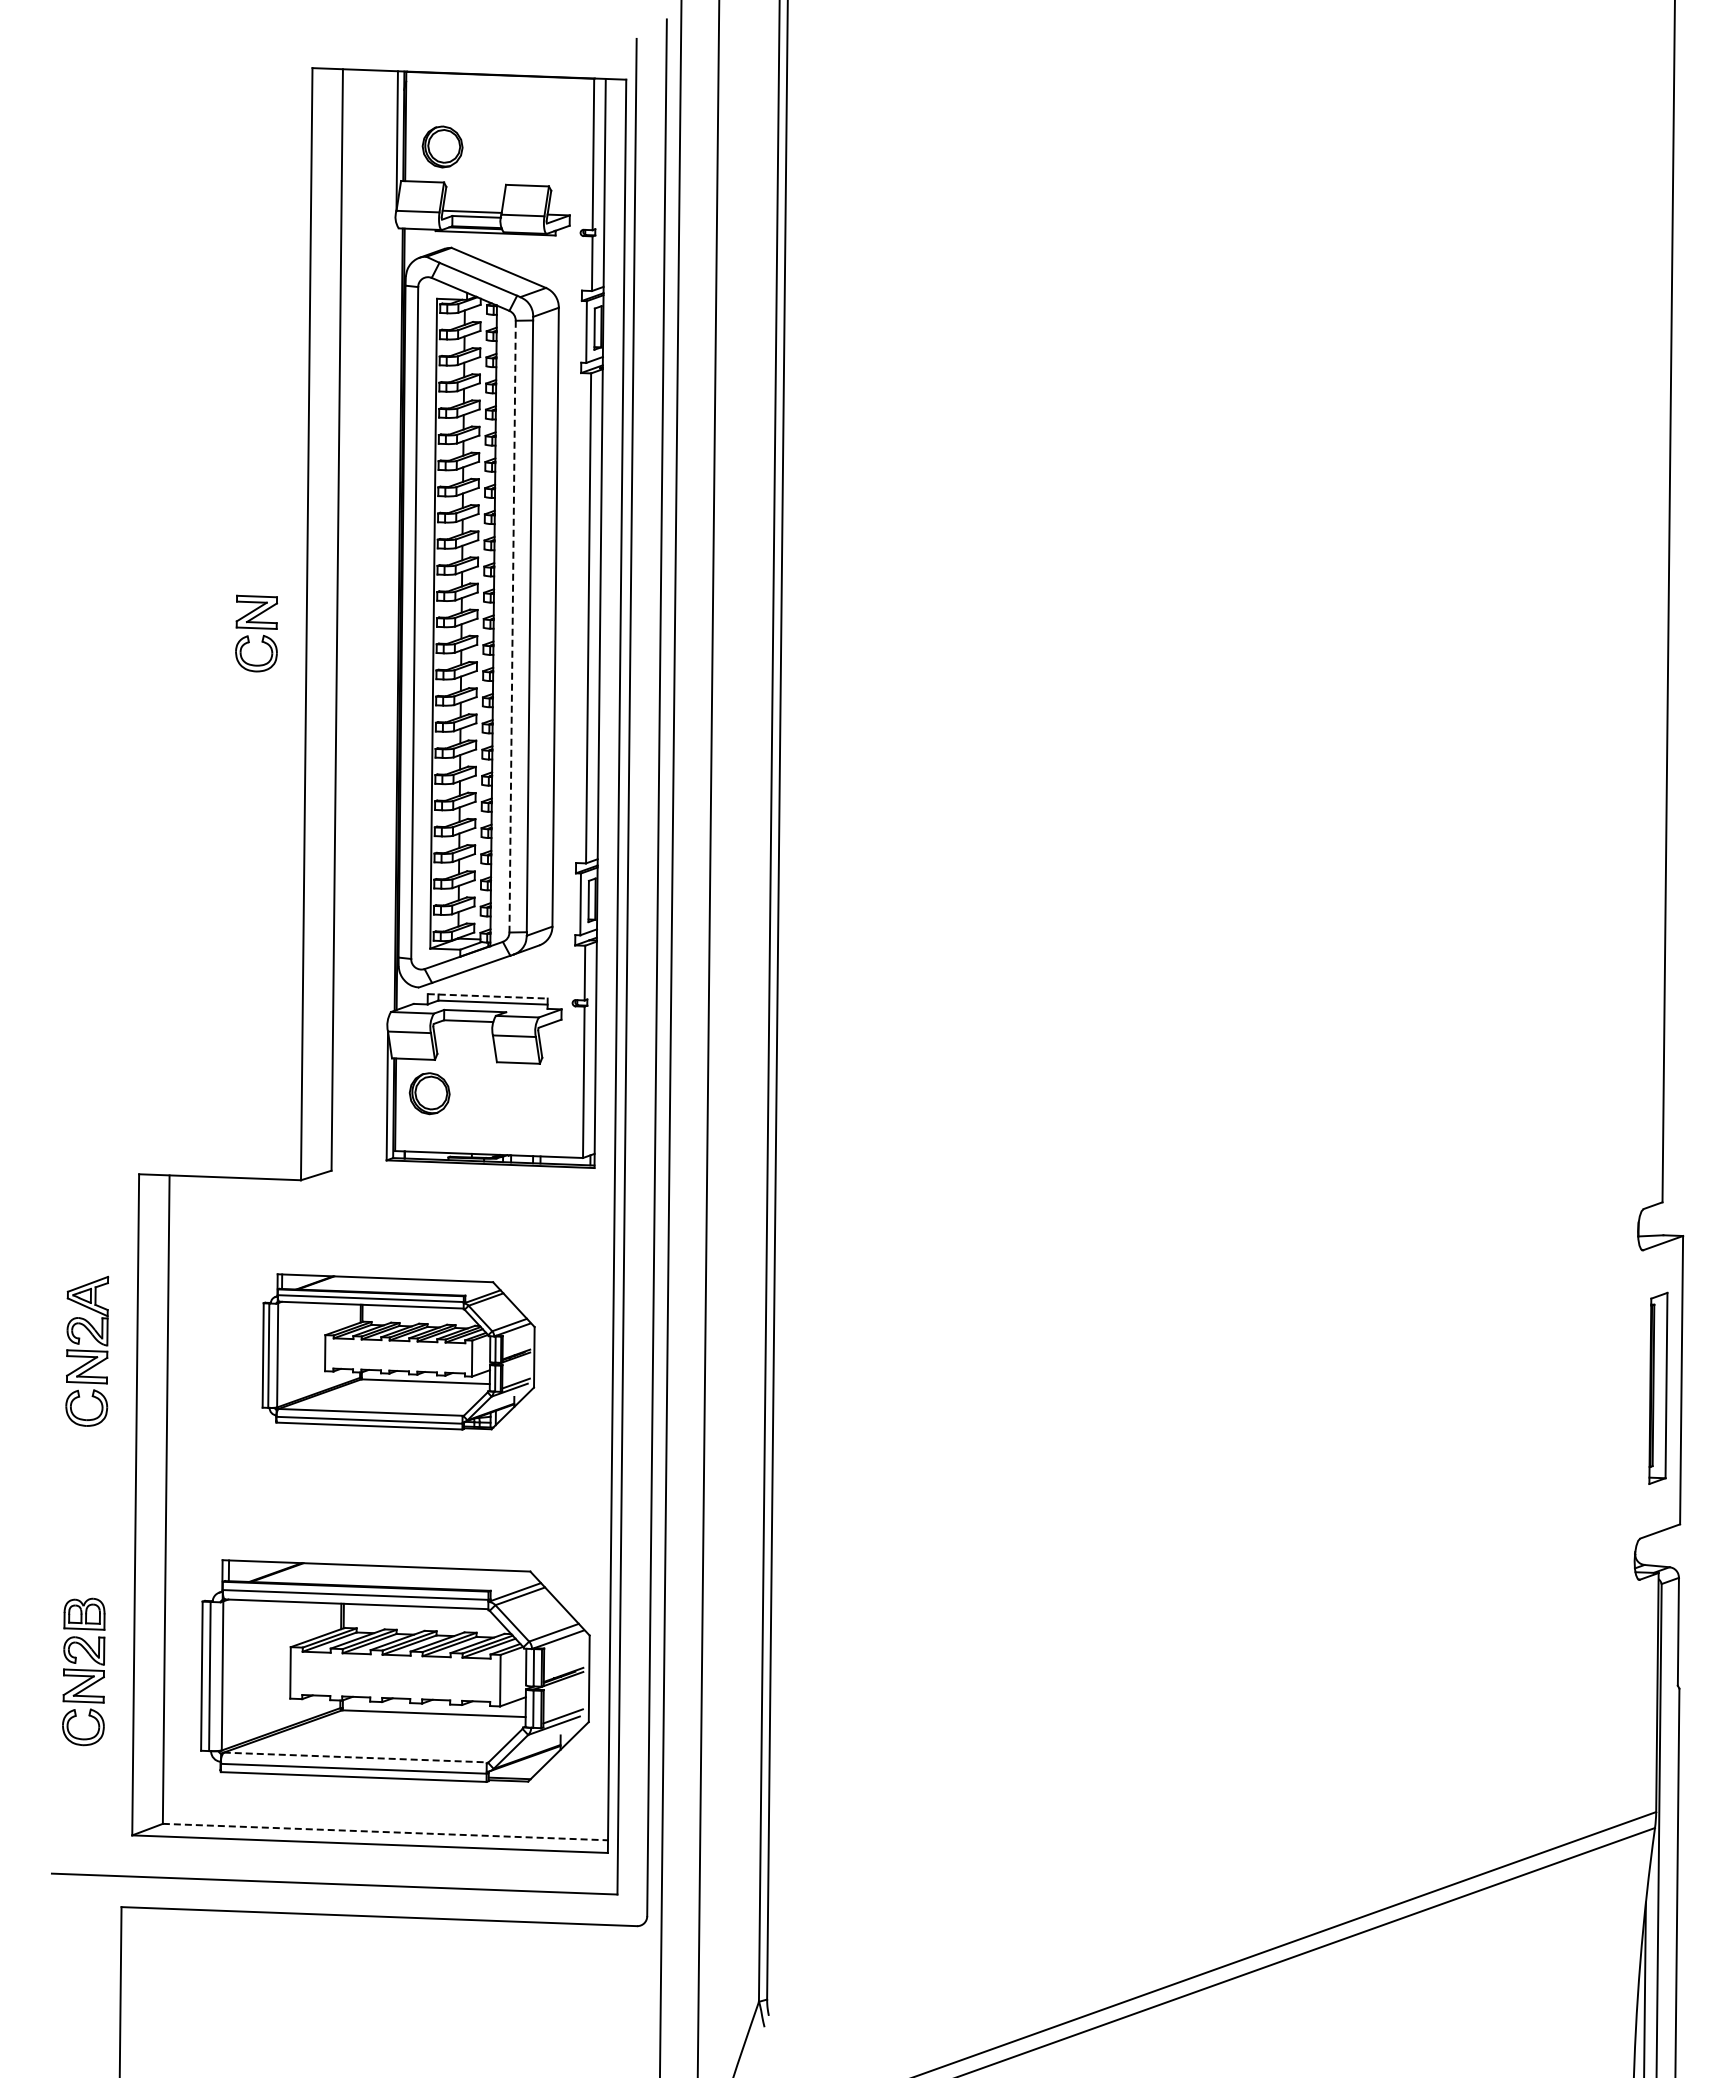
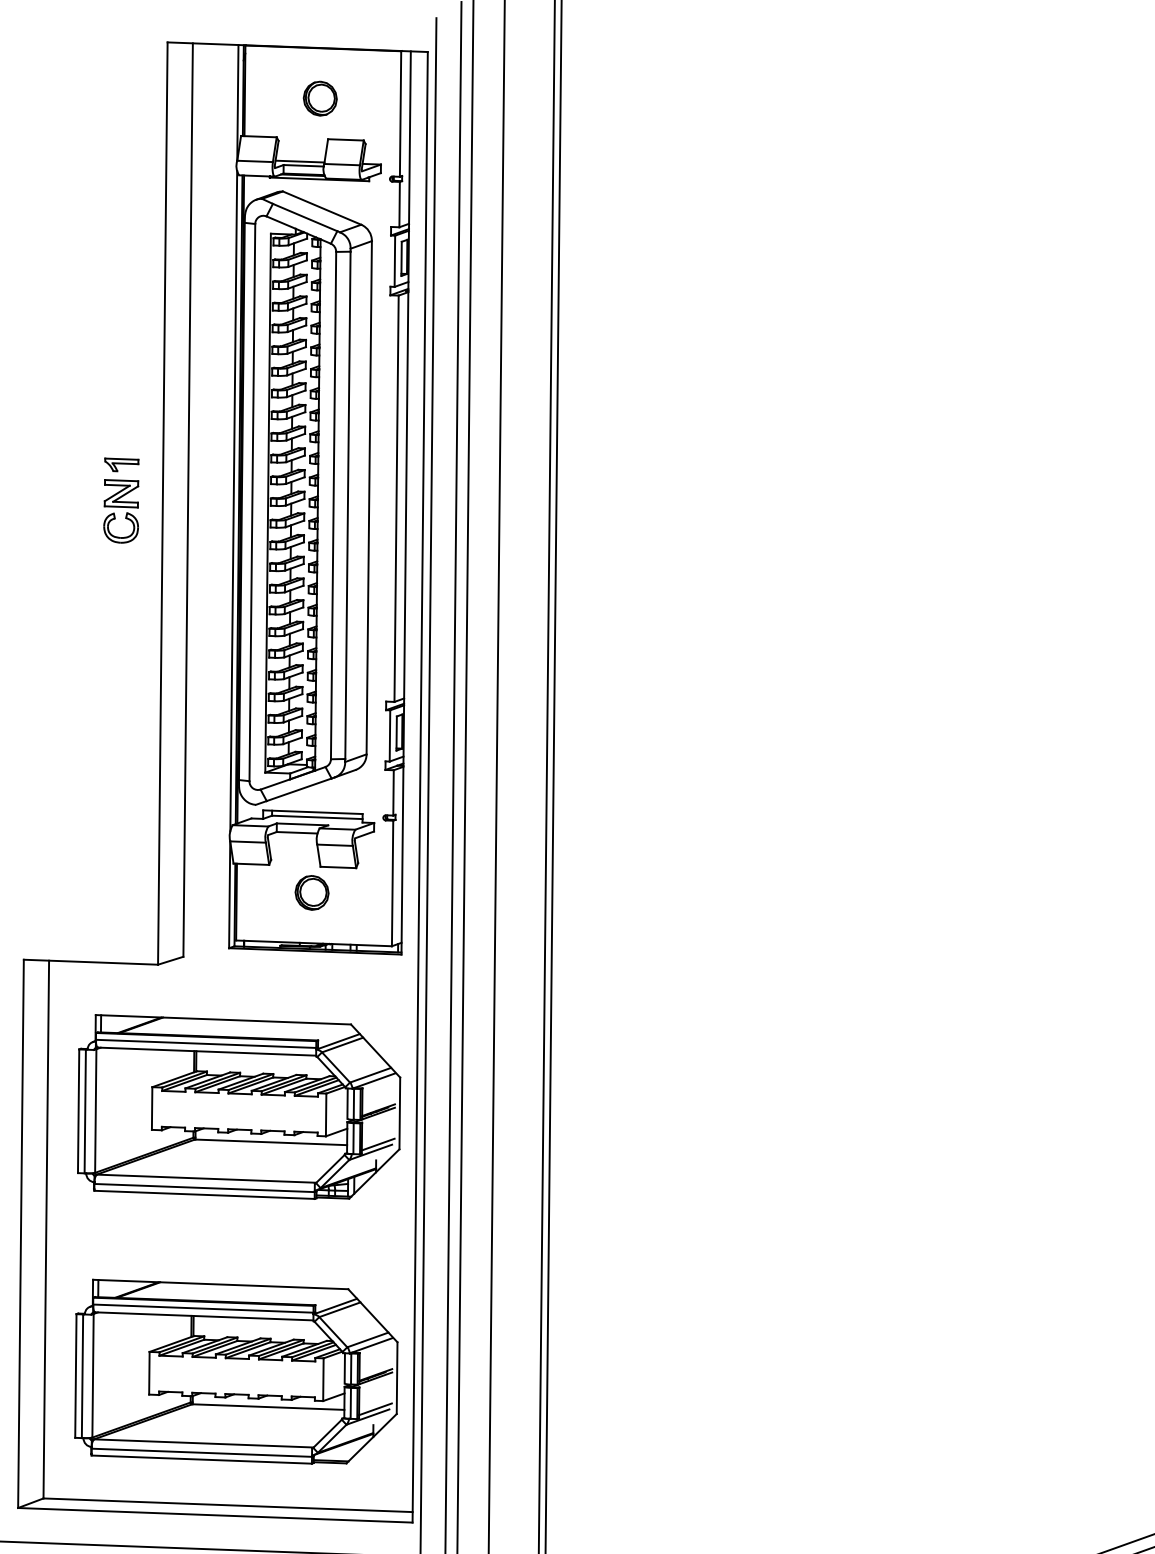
part: (442, 146) -> (320, 98), moved
part: (257, 577) -> (121, 464), added
line: (392, 621) -> (233, 501), added
line: (512, 626) -> (333, 505), dashed -> solid
line: (487, 996) -> (312, 812), dashed -> solid
part: (429, 1093) -> (311, 892), moved
part: (398, 1351) -> (238, 1106), size x1.43
line: (356, 1757) -> (204, 1443), dashed -> solid
line: (385, 1832) -> (228, 1505), dashed -> solid

